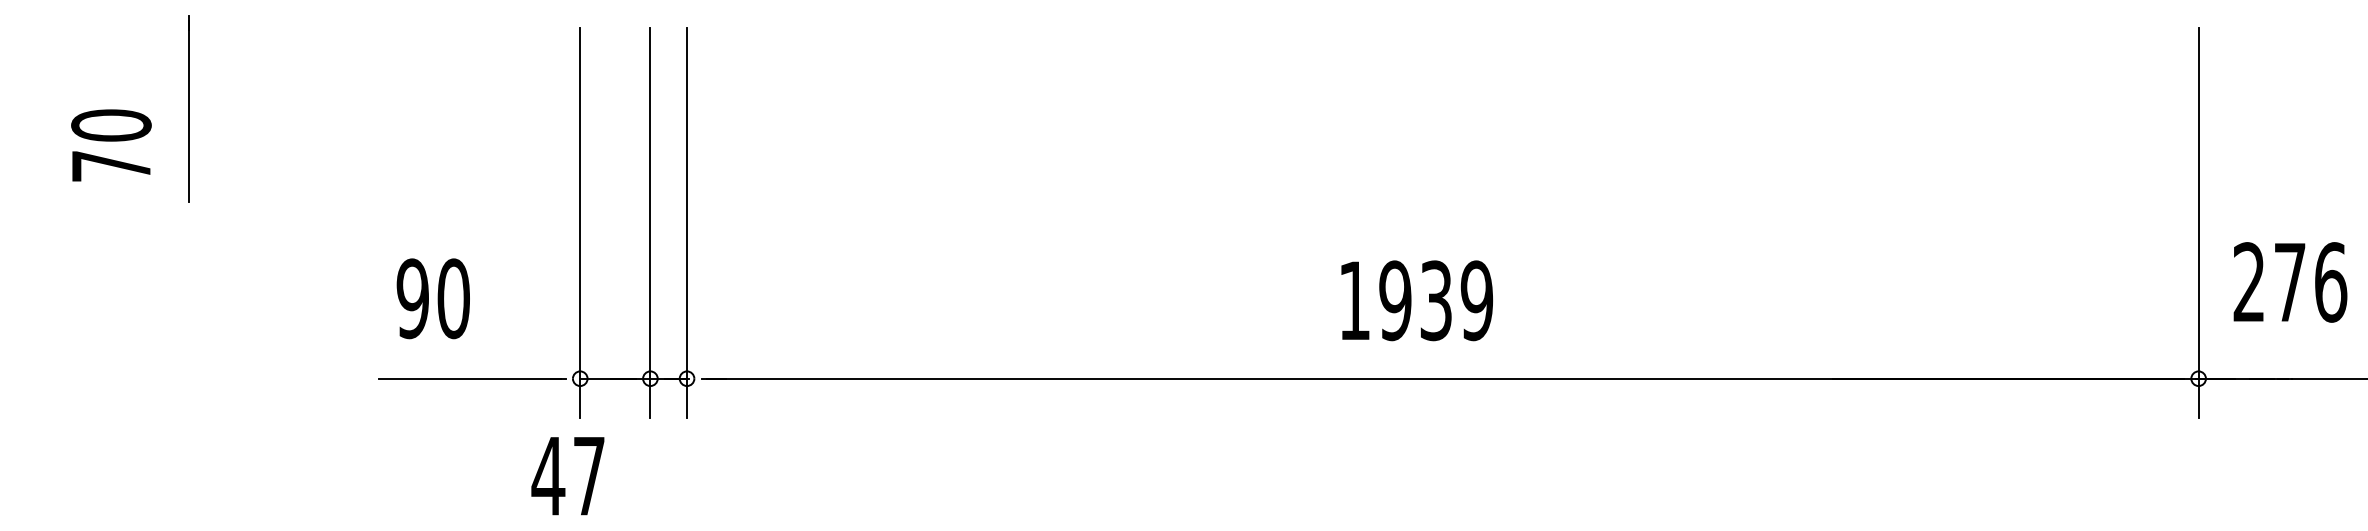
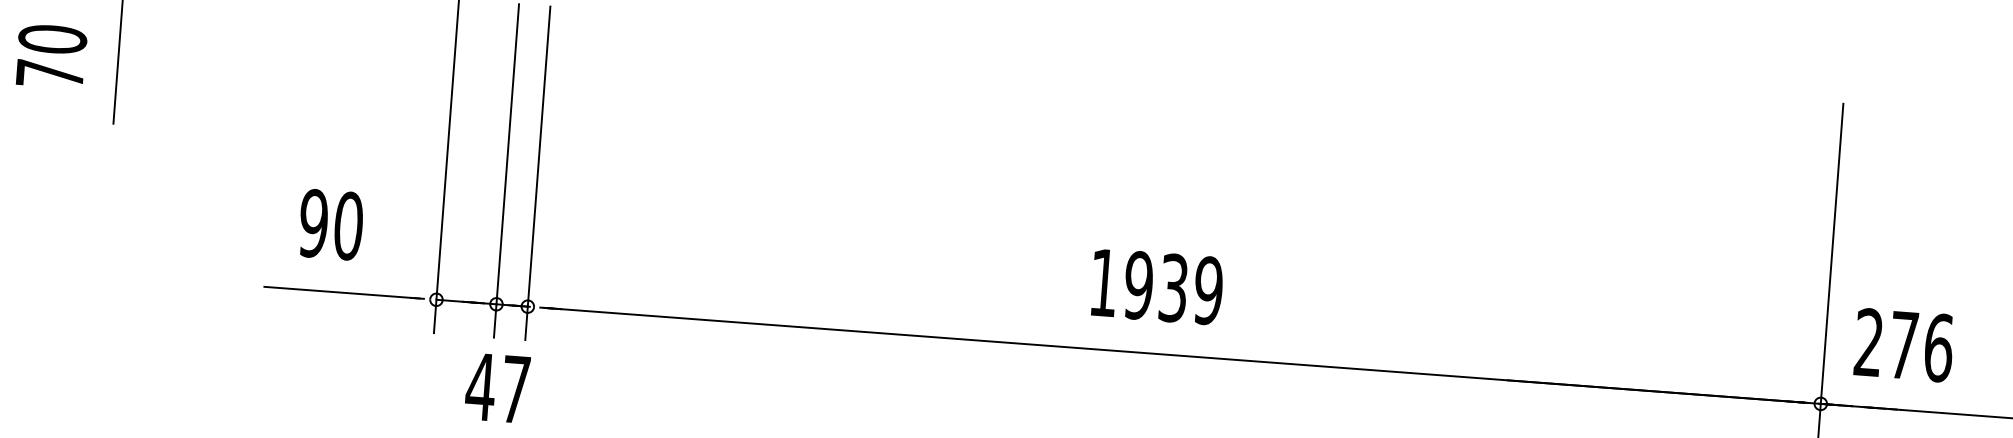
text: (111, 145) -> (51, 56), moved
text: (2290, 282) -> (1904, 345), moved
text: (432, 298) -> (330, 224), moved
text: (567, 476) -> (497, 388), moved

